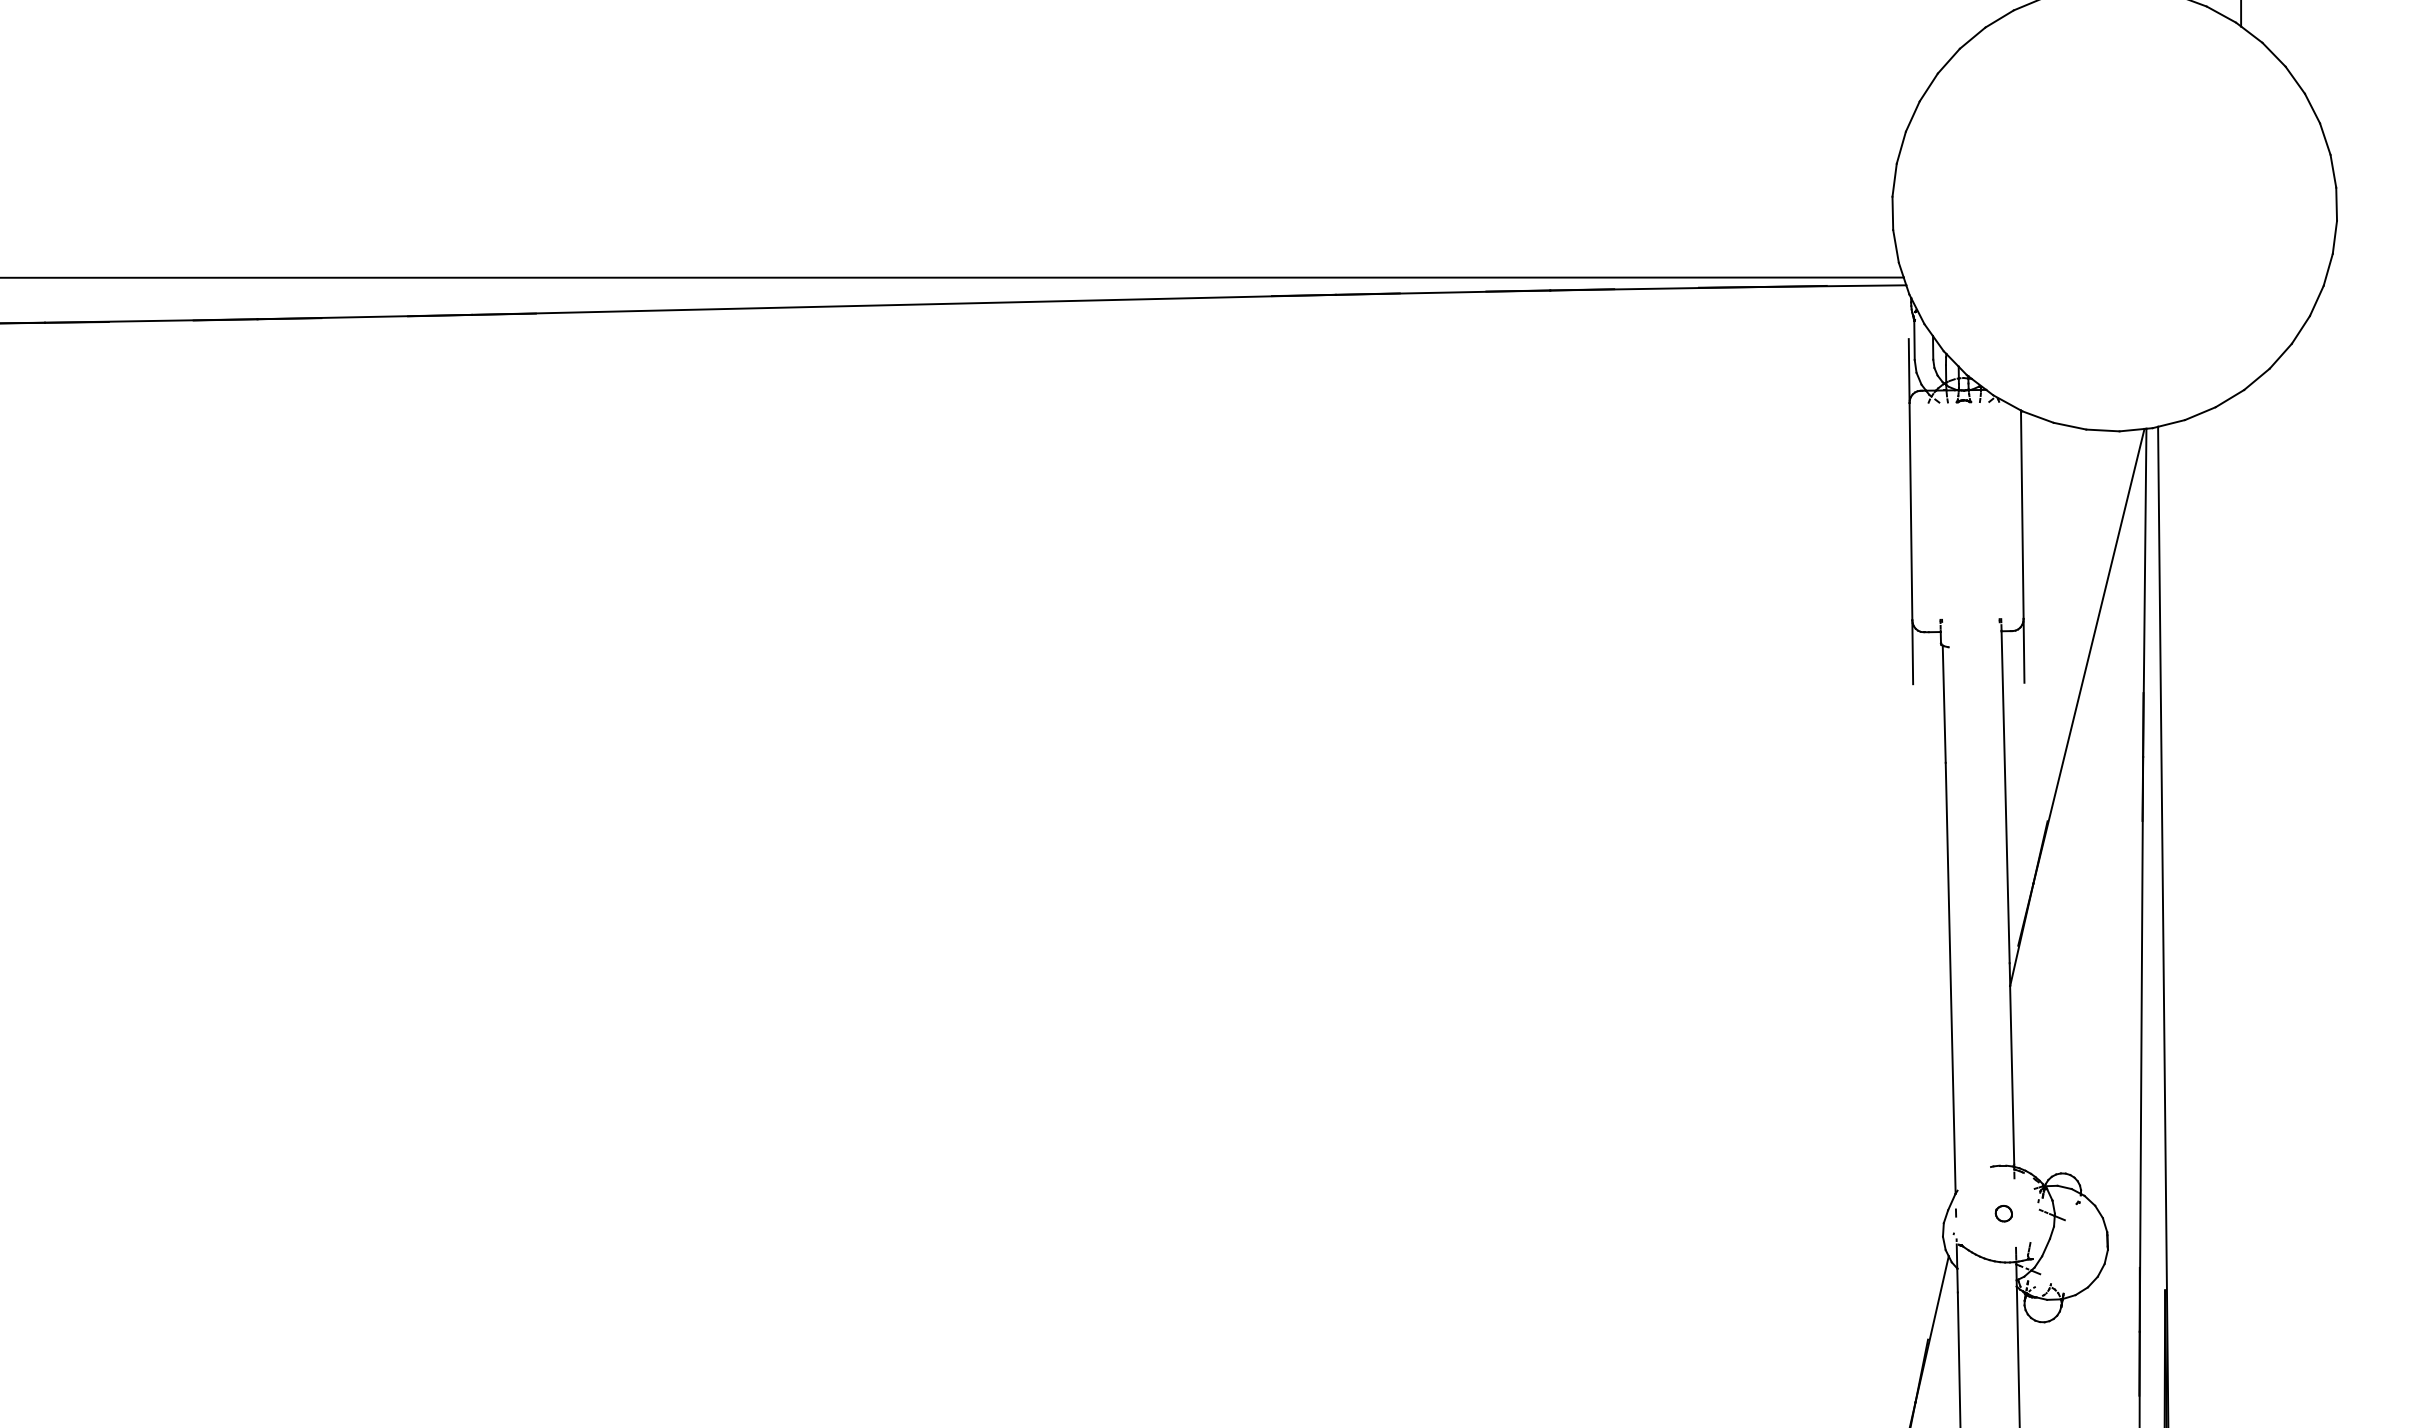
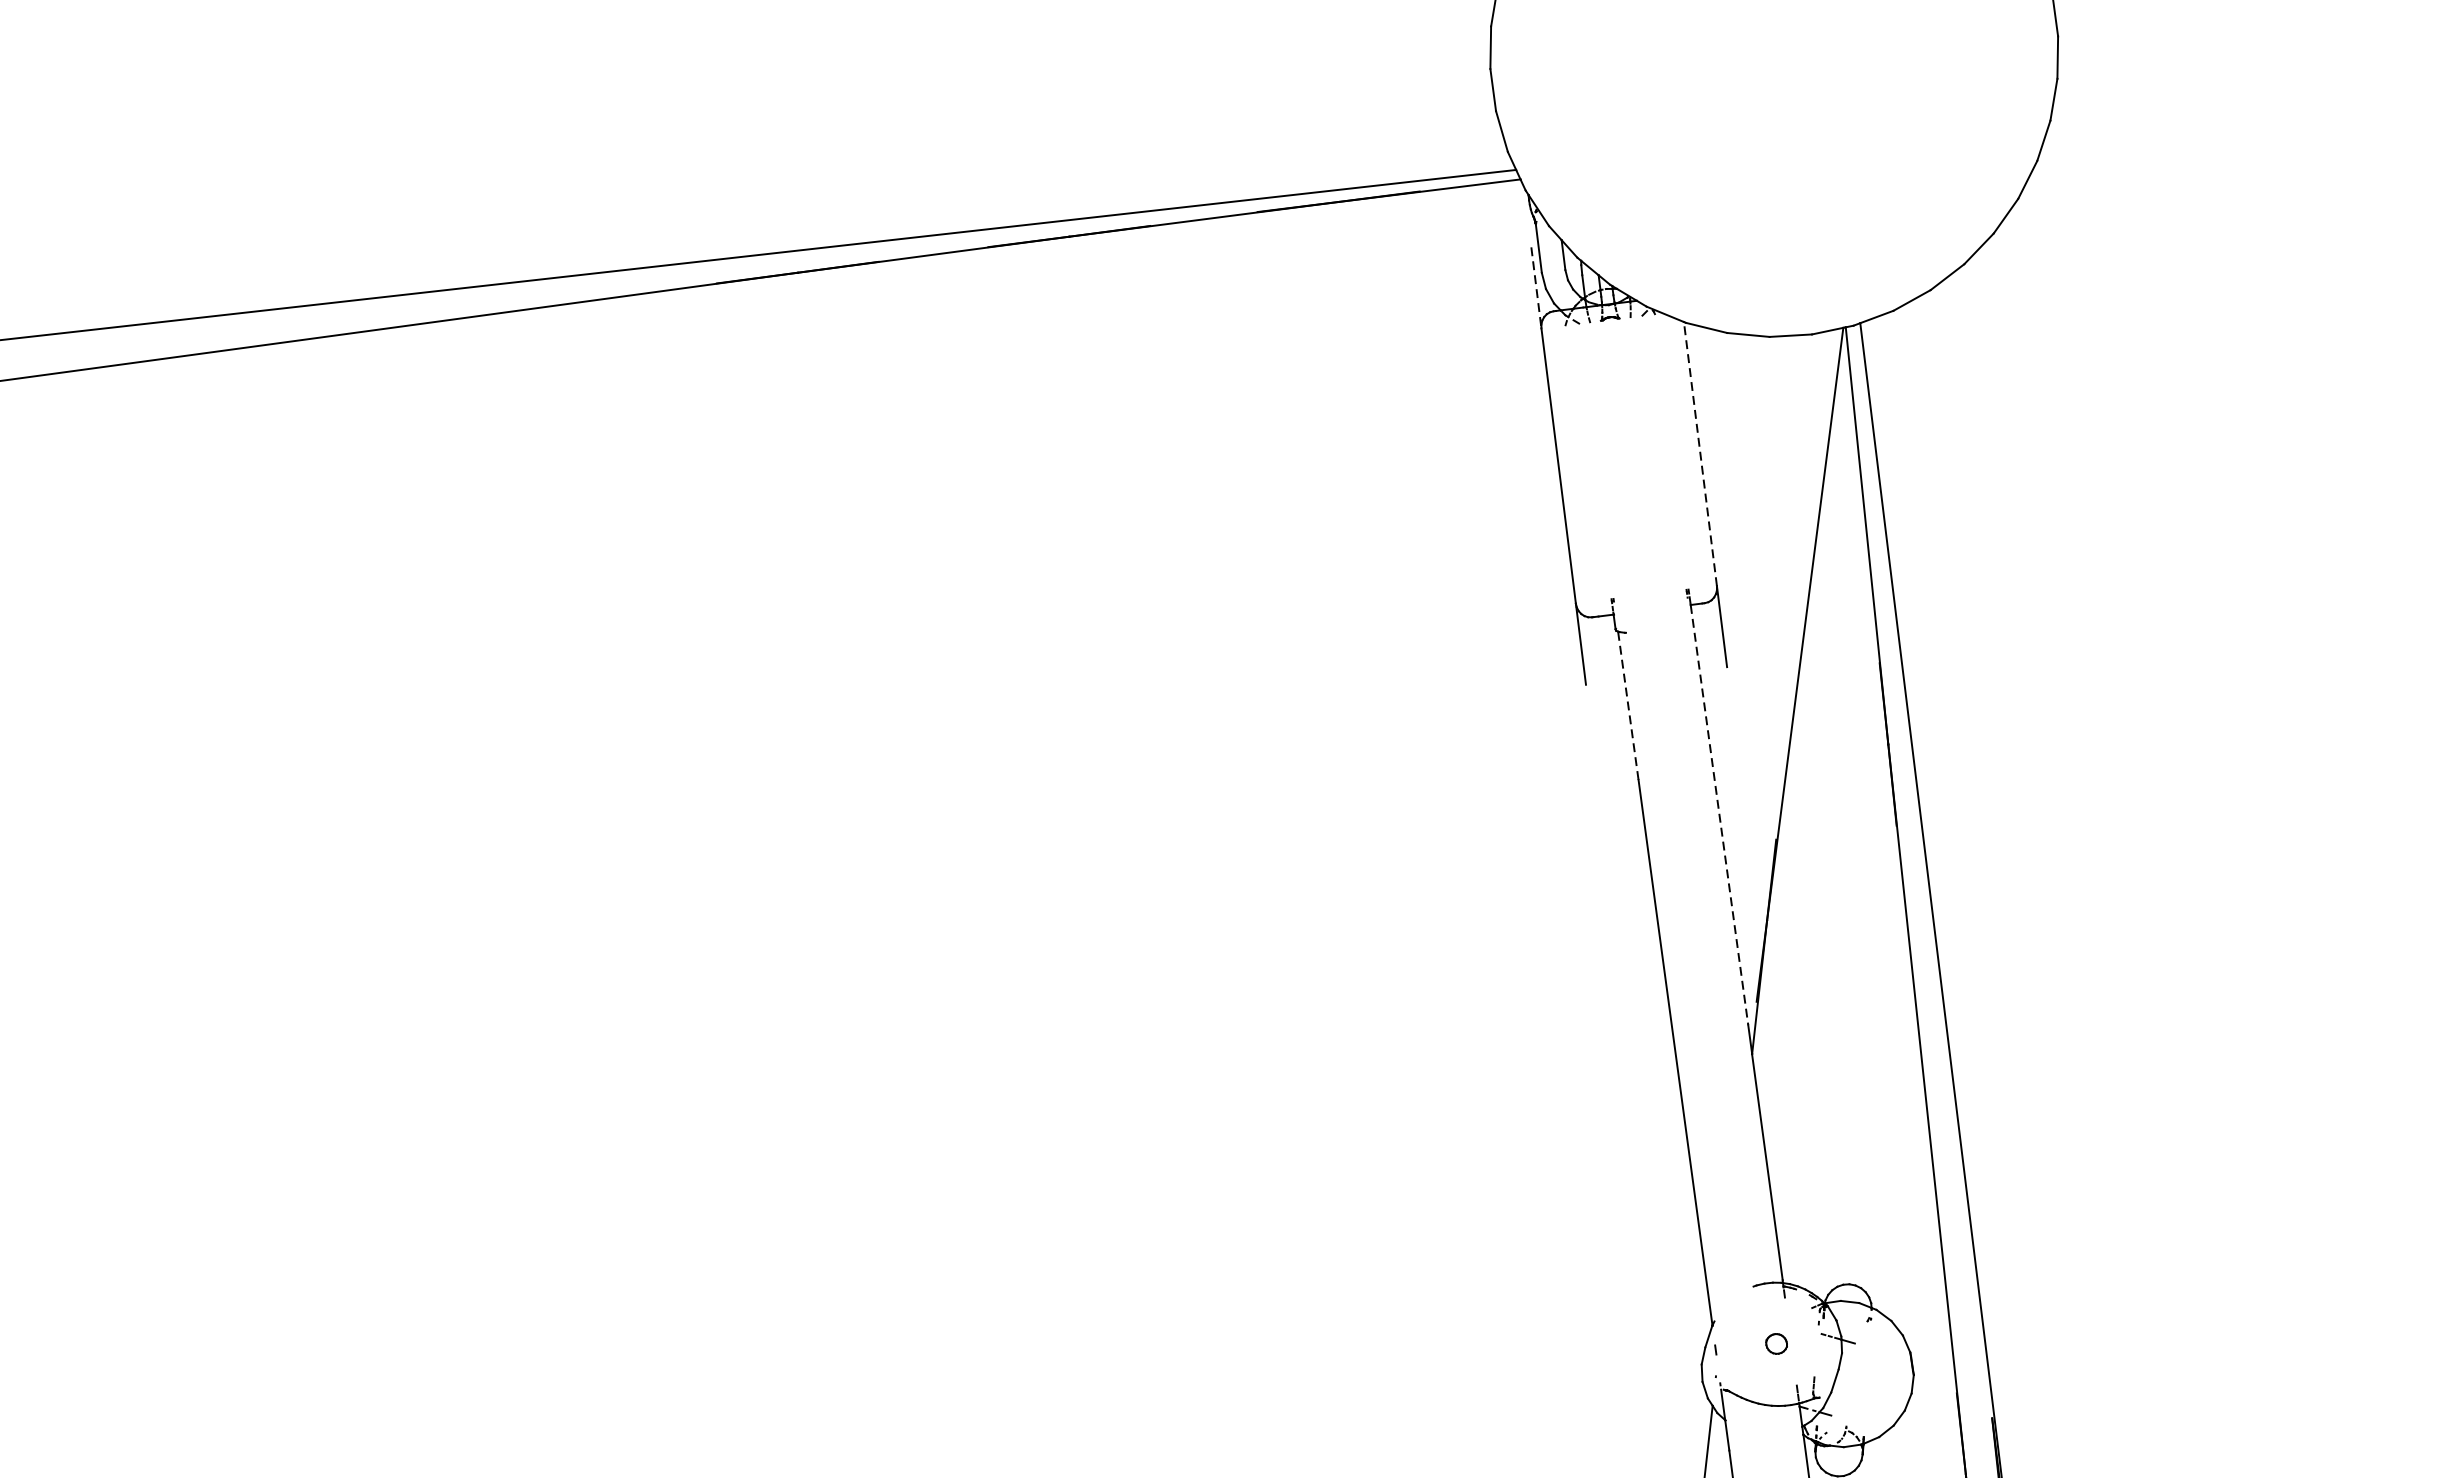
line: (1909, 371) -> (1536, 288), solid -> dashed
line: (2022, 514) -> (1700, 453), solid -> dashed
line: (1944, 704) -> (1628, 706), solid -> dashed
line: (2005, 797) -> (1719, 815), solid -> dashed

